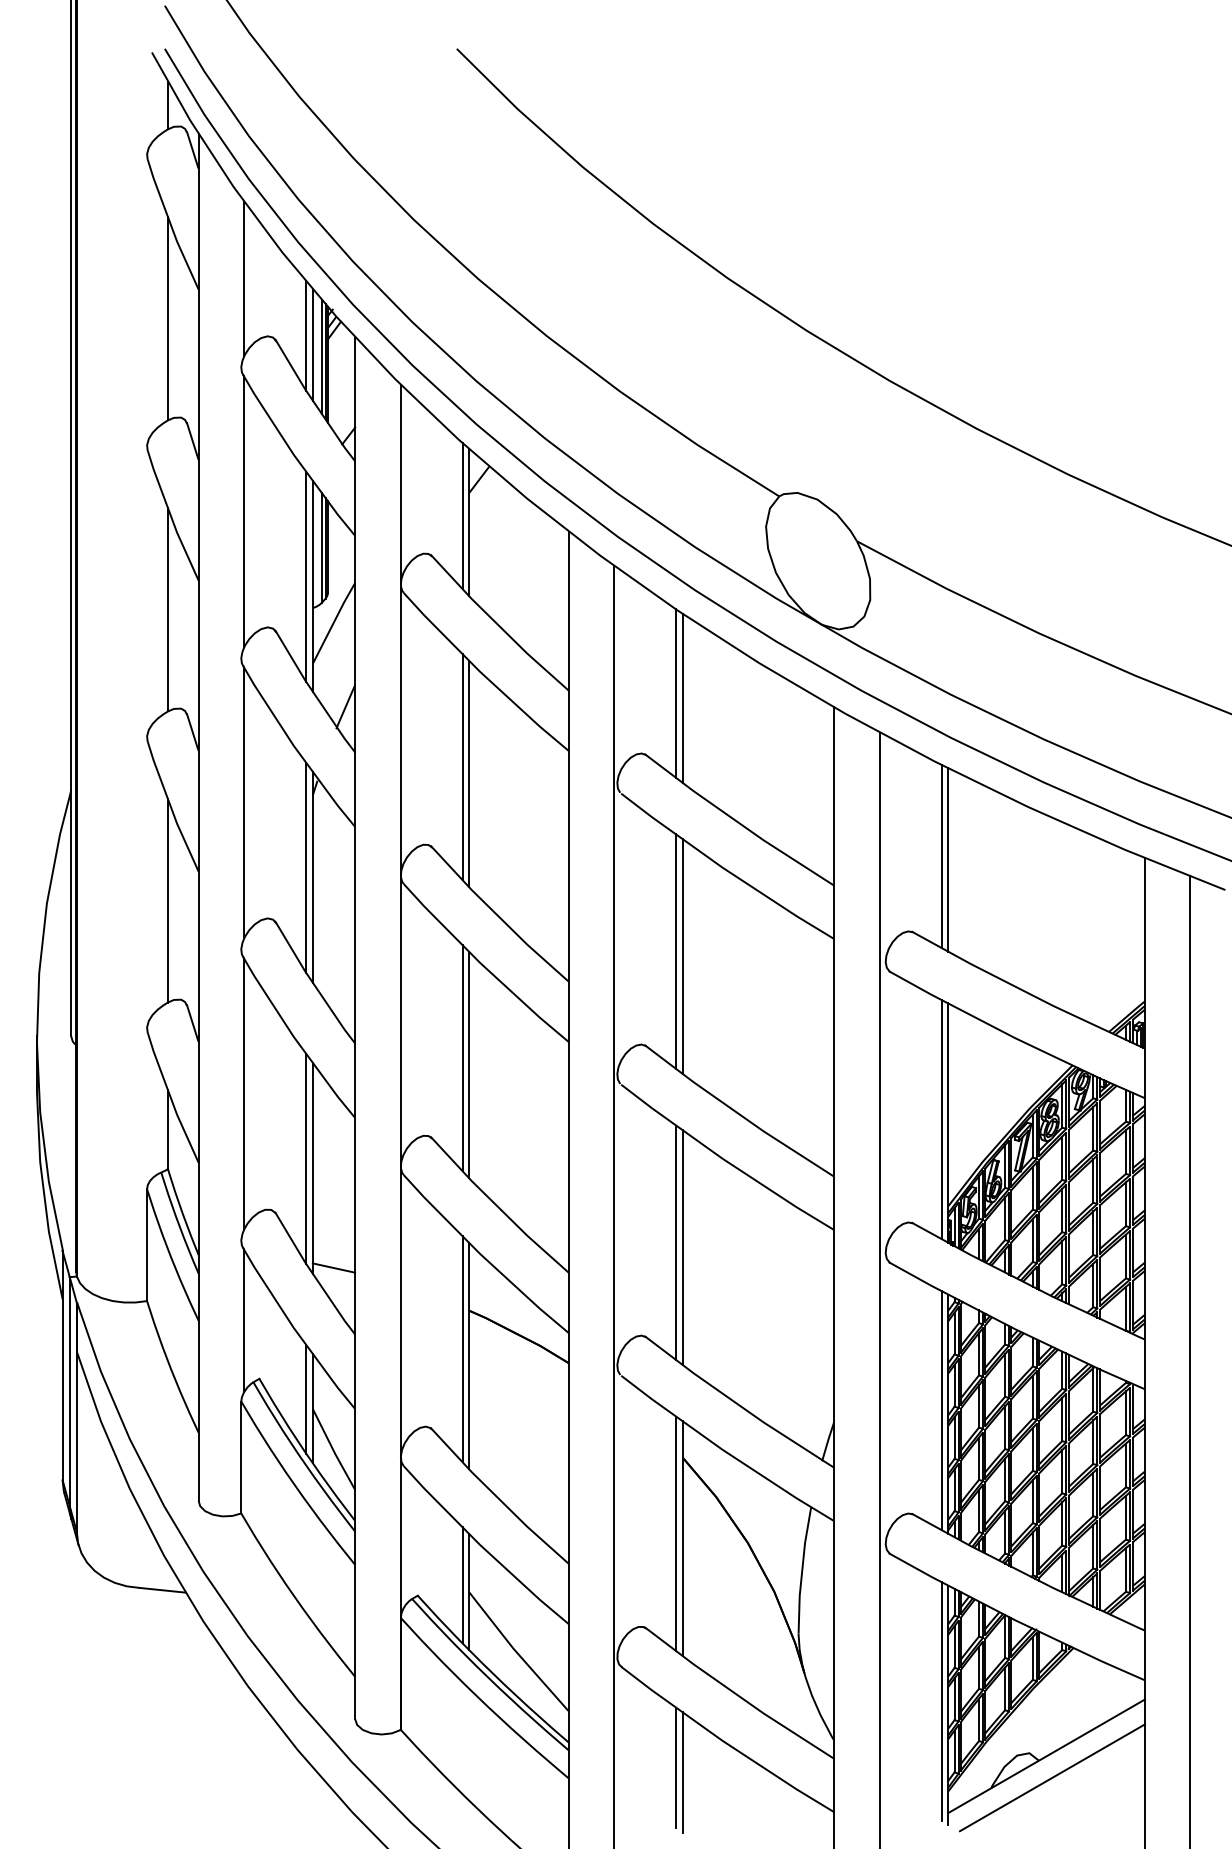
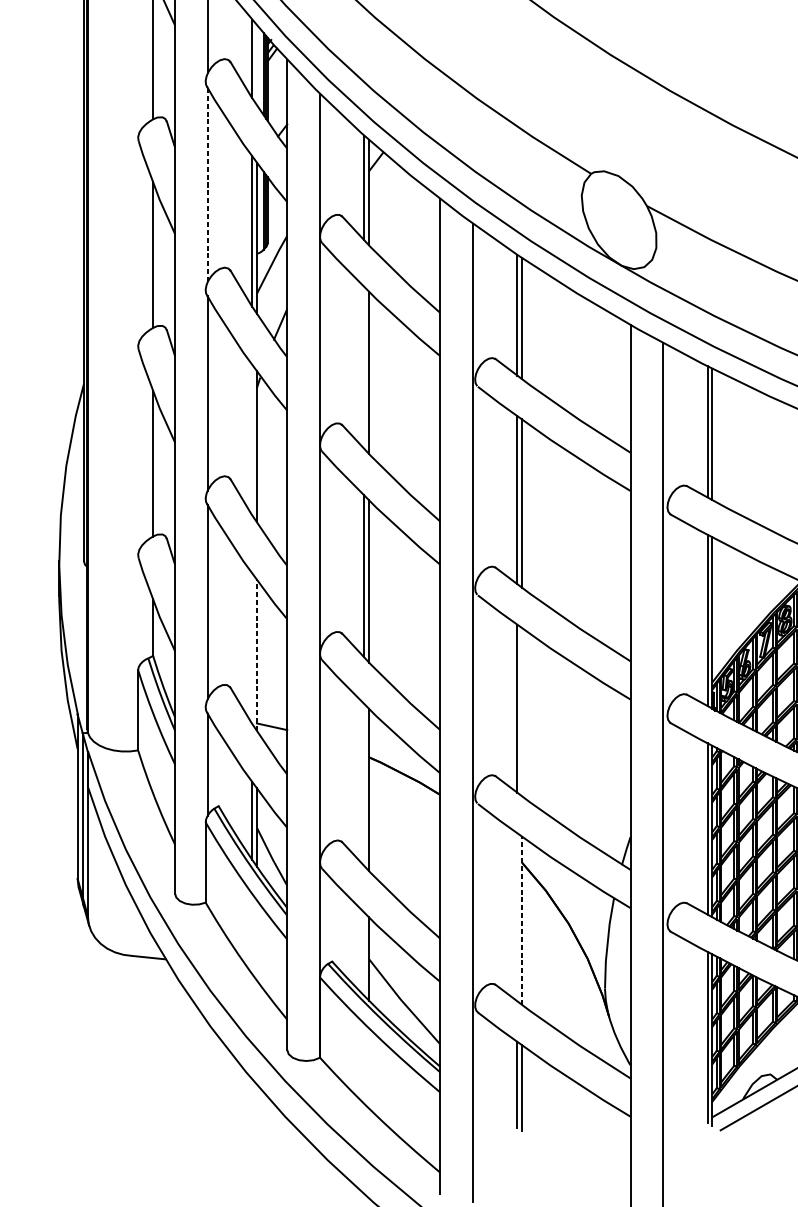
line: (312, 344) -> (256, 64), removed
line: (244, 512) -> (207, 185), solid -> dashed
line: (462, 767) -> (364, 368), removed
line: (306, 867) -> (252, 439), removed
line: (306, 1158) -> (252, 648), removed
line: (312, 1167) -> (256, 654), solid -> dashed
line: (682, 1247) -> (521, 712), removed
line: (462, 1349) -> (364, 785), removed
line: (676, 1533) -> (517, 916), removed
line: (682, 1538) -> (521, 920), solid -> dashed
line: (462, 1585) -> (364, 954), removed

